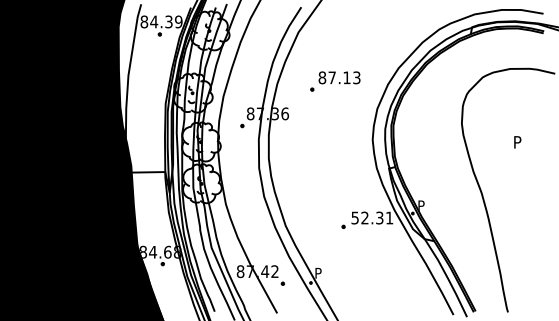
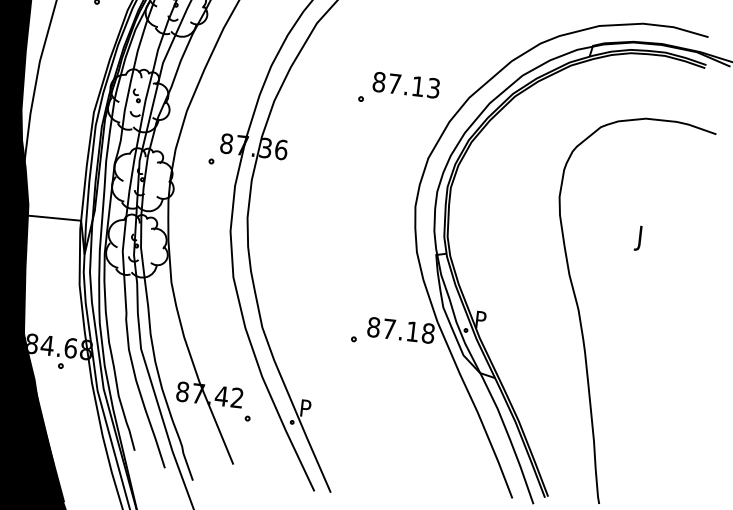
part: (335, 81) -> (399, 90), moved
text: (516, 143) -> (642, 237), P -> J
text: (372, 217) -> (401, 329), 52.31 -> 87.18

